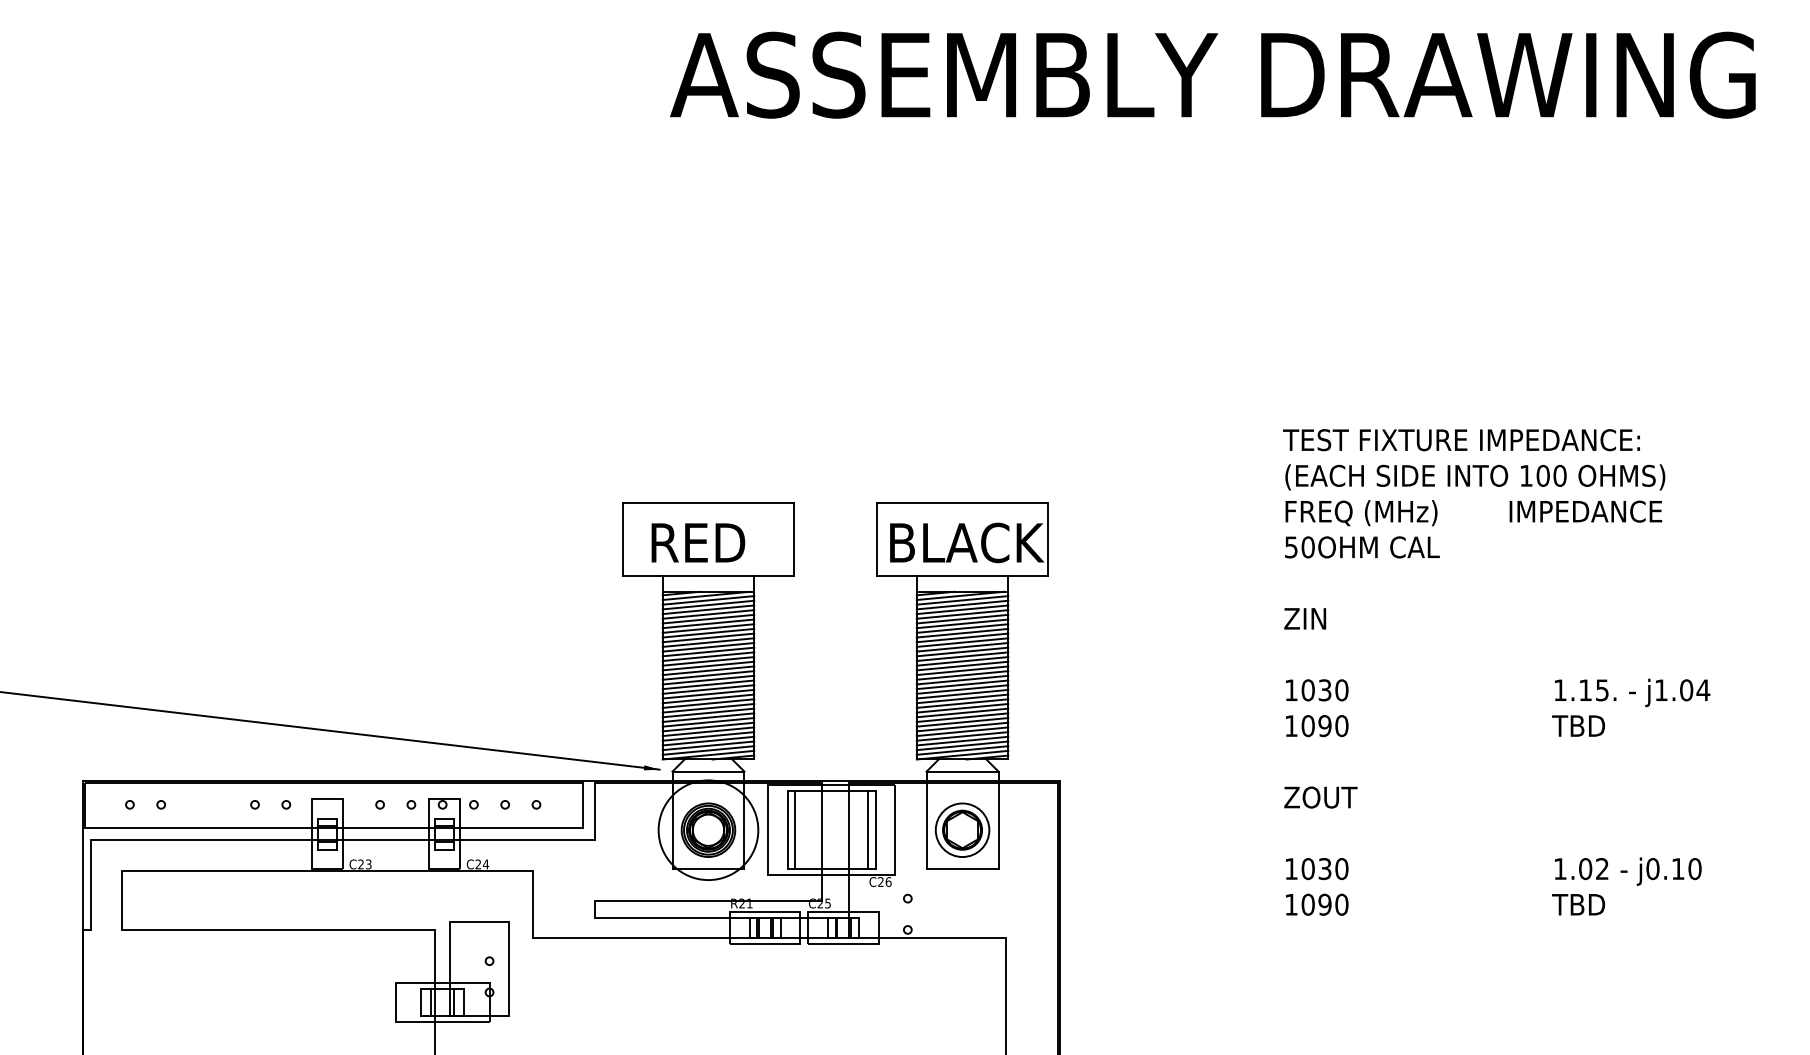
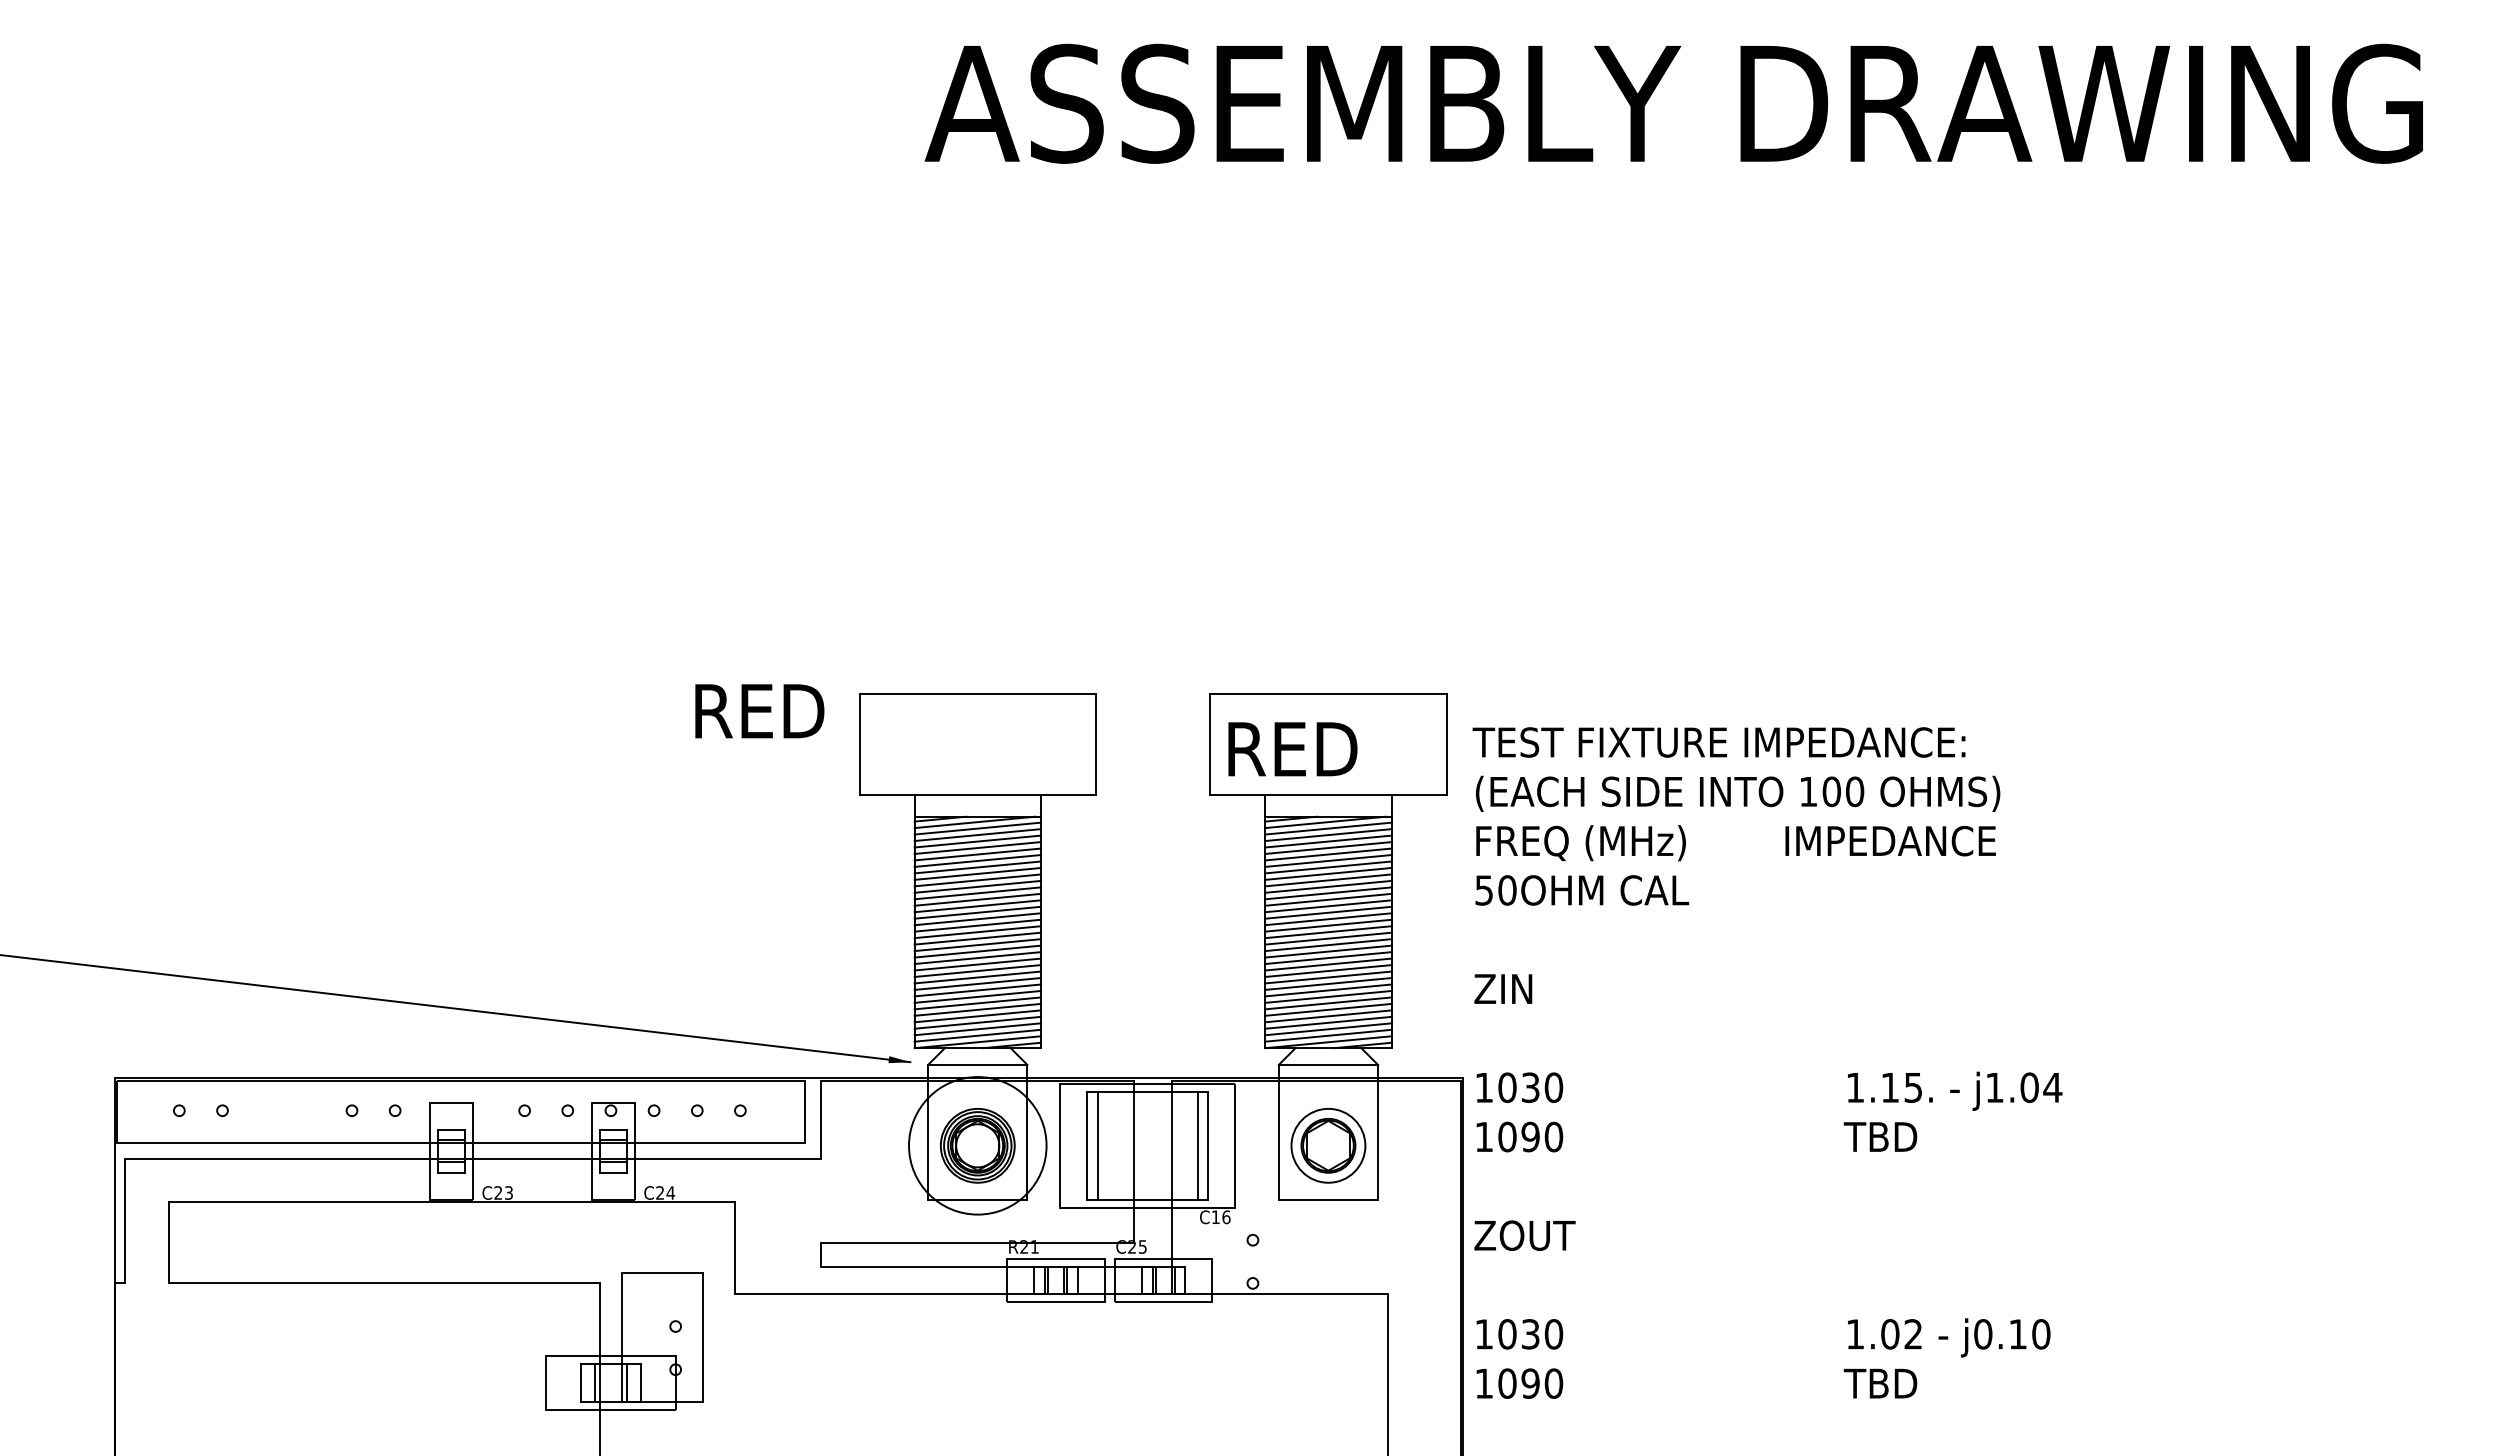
text: (698, 543) -> (759, 711), moved
text: (969, 543) -> (1338, 749), BLACK -> RED
text: (1496, 672) -> (1767, 1062), moved
text: (880, 881) -> (1215, 1216), C26 -> C16

